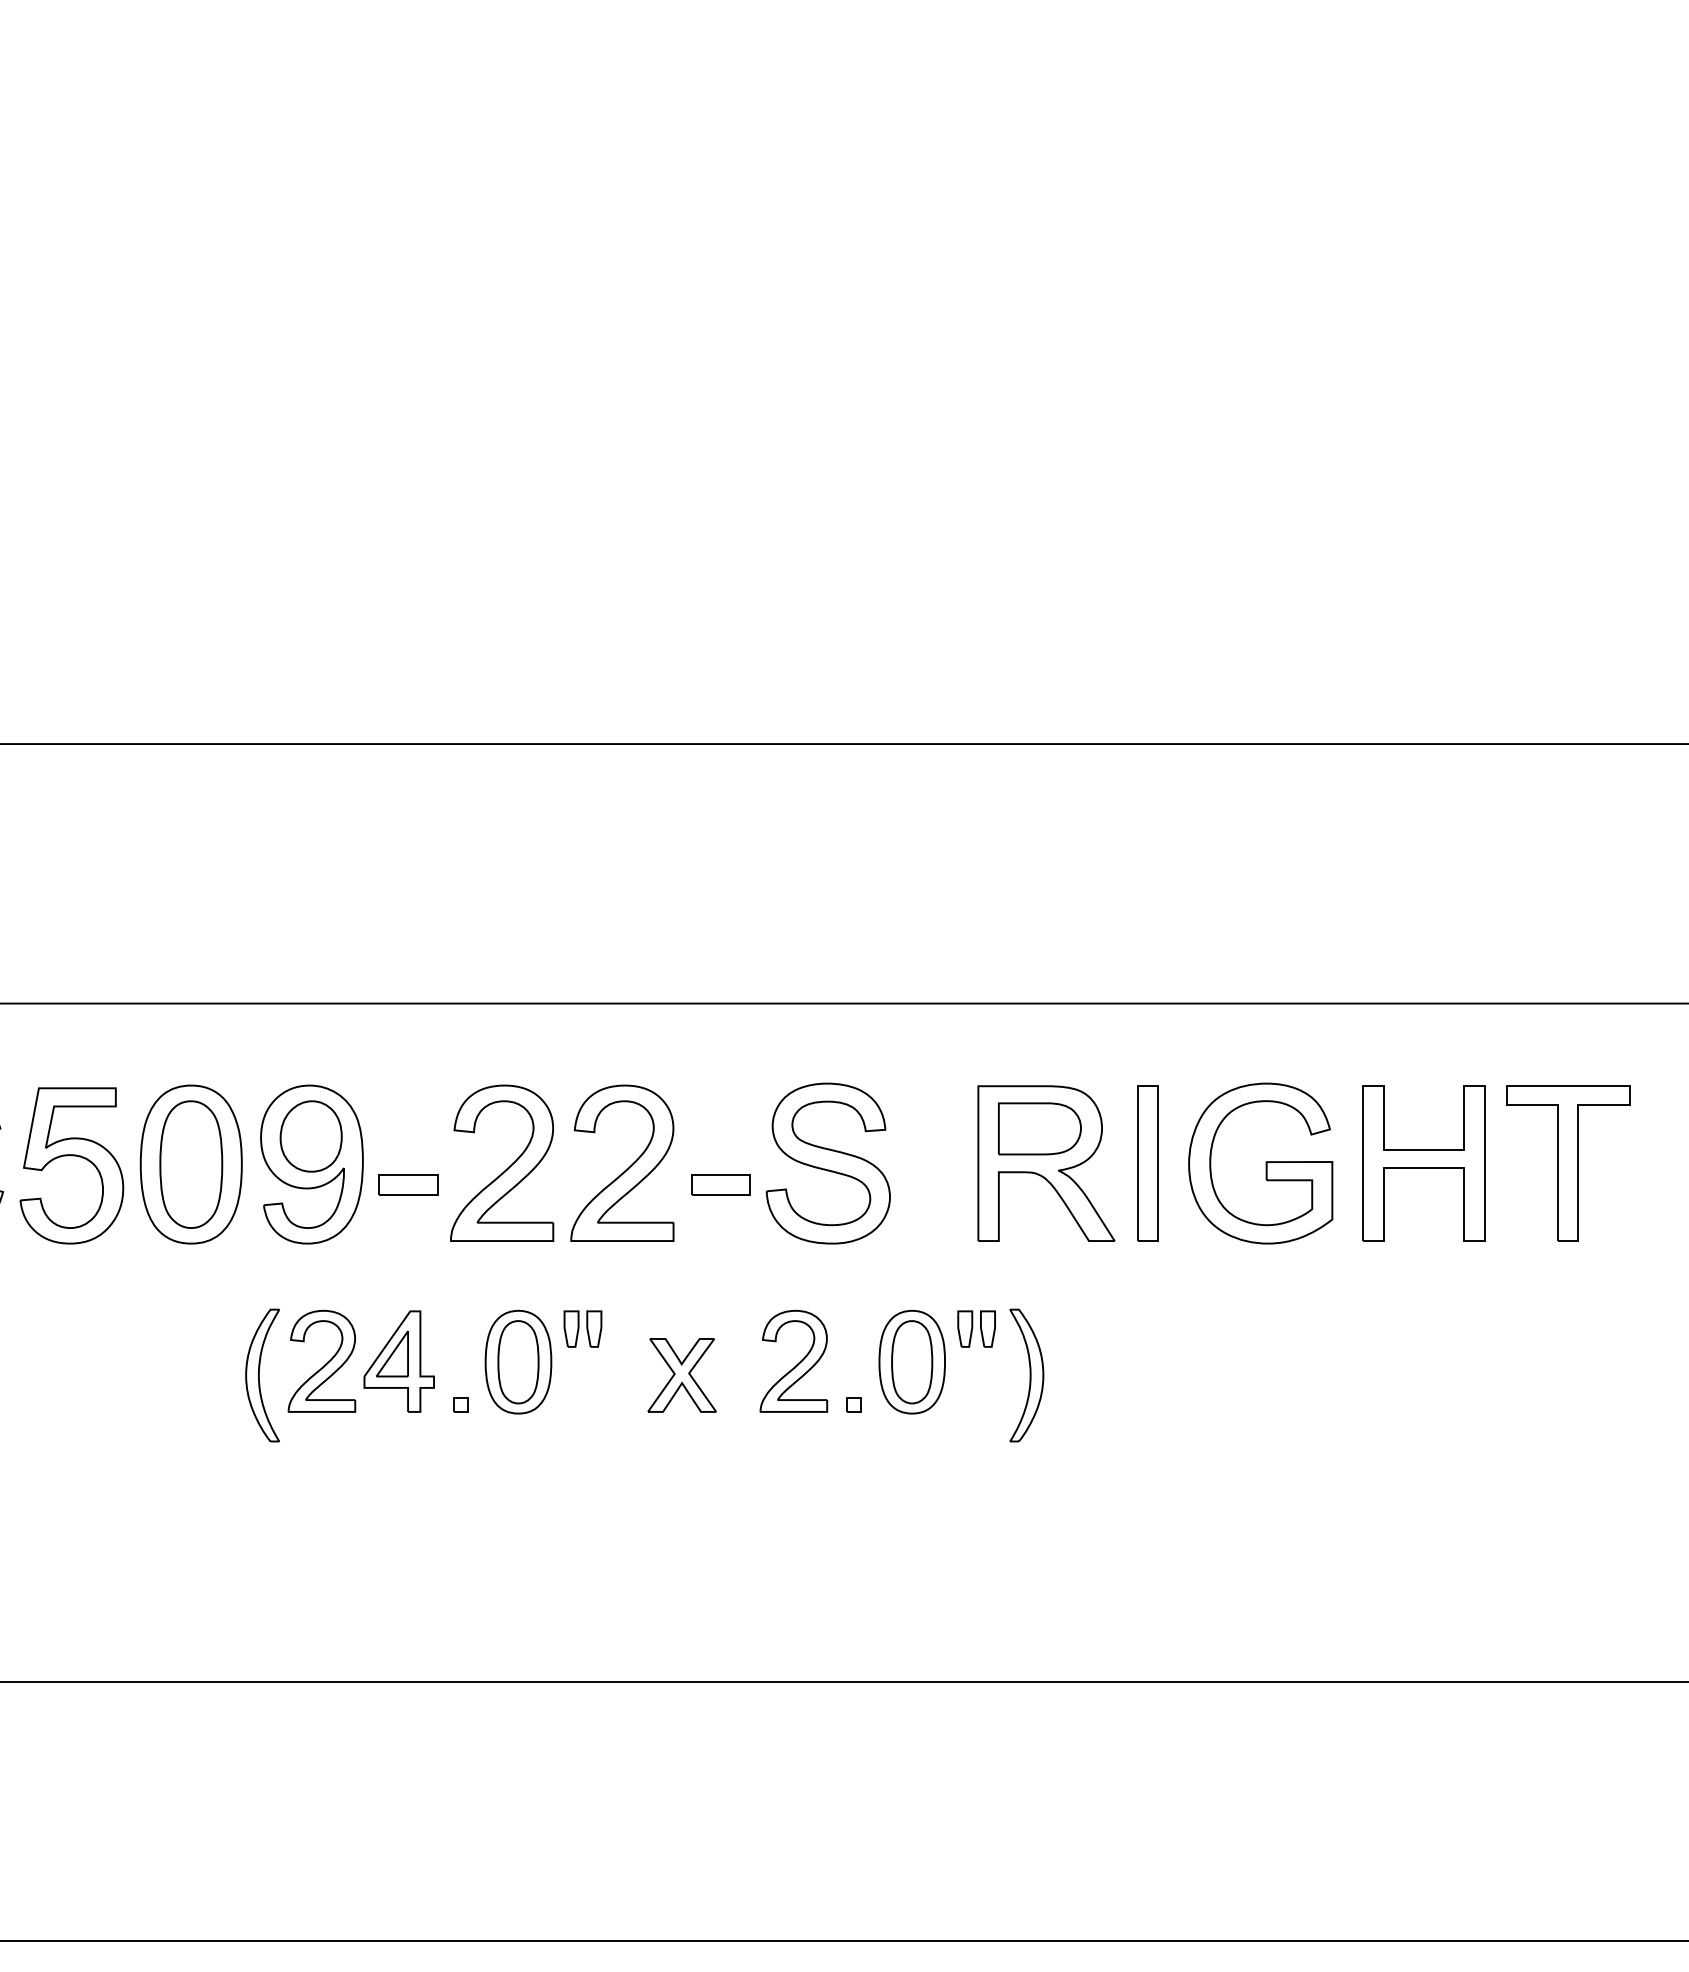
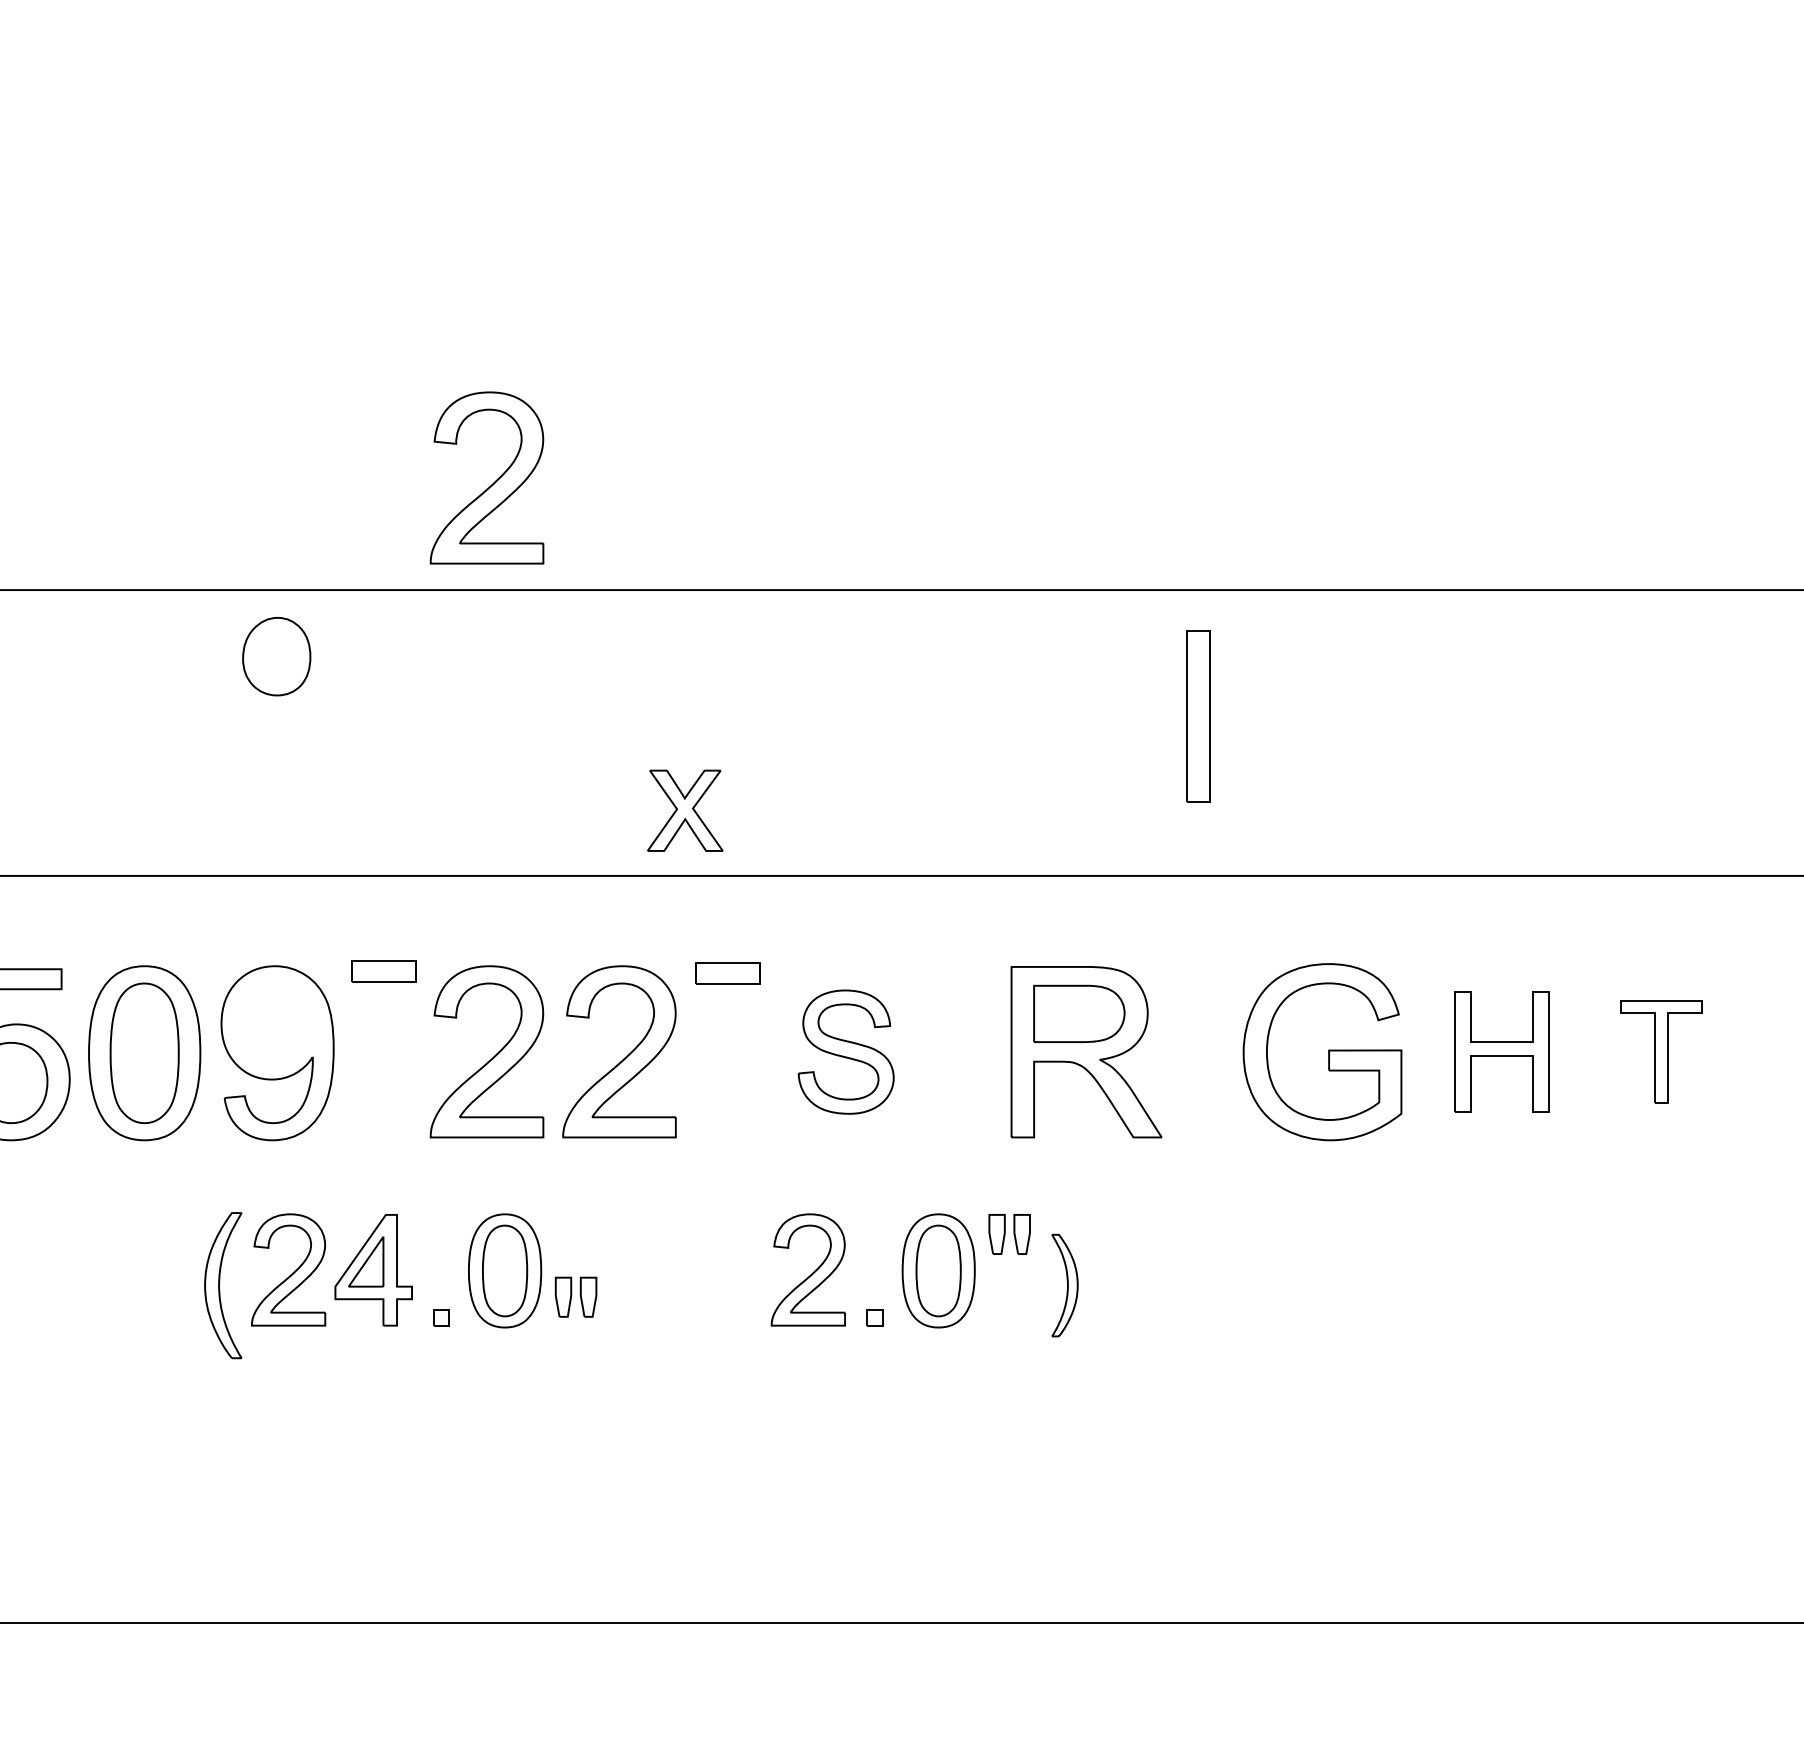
part: (507, 646) -> (492, 482), added
part: (310, 1136) -> (275, 656), moved
part: (827, 1163) -> (845, 1052), size x0.7
part: (1147, 1163) -> (1197, 716), moved
part: (1423, 1163) -> (1501, 1052), size x0.7
part: (1568, 1163) -> (1661, 1052), size x0.6
part: (408, 1184) -> (383, 970), moved
part: (720, 1184) -> (727, 972), moved
part: (582, 1328) -> (575, 1296), moved
part: (681, 1375) -> (684, 810), moved
part: (1026, 1375) -> (1064, 1285), size x0.7

